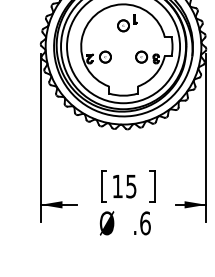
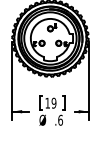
text: (130, 184) -> (53, 102), 15 -> 19

